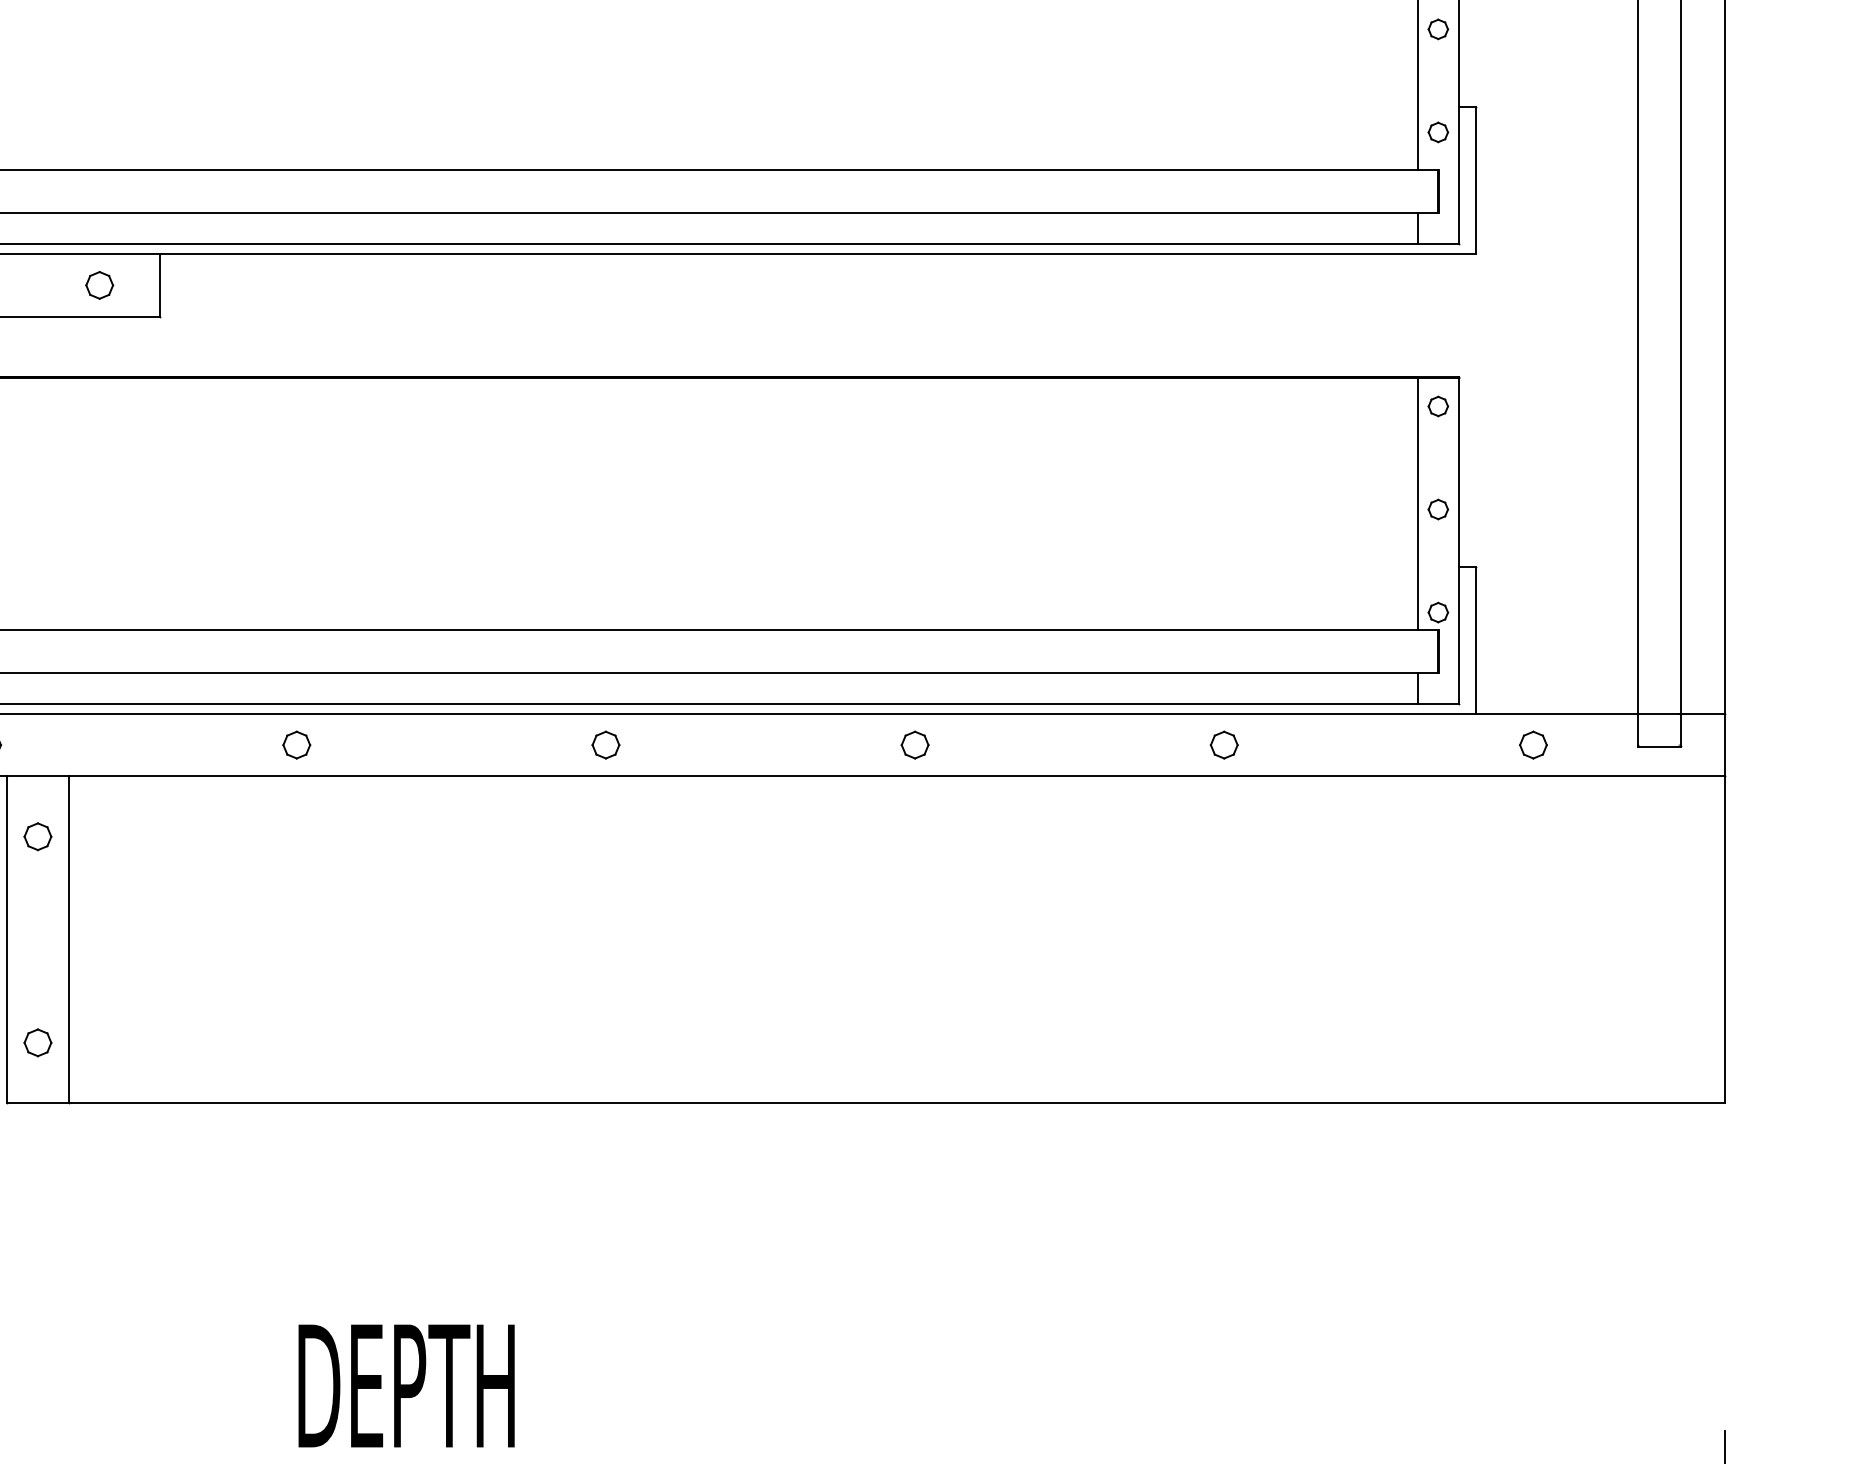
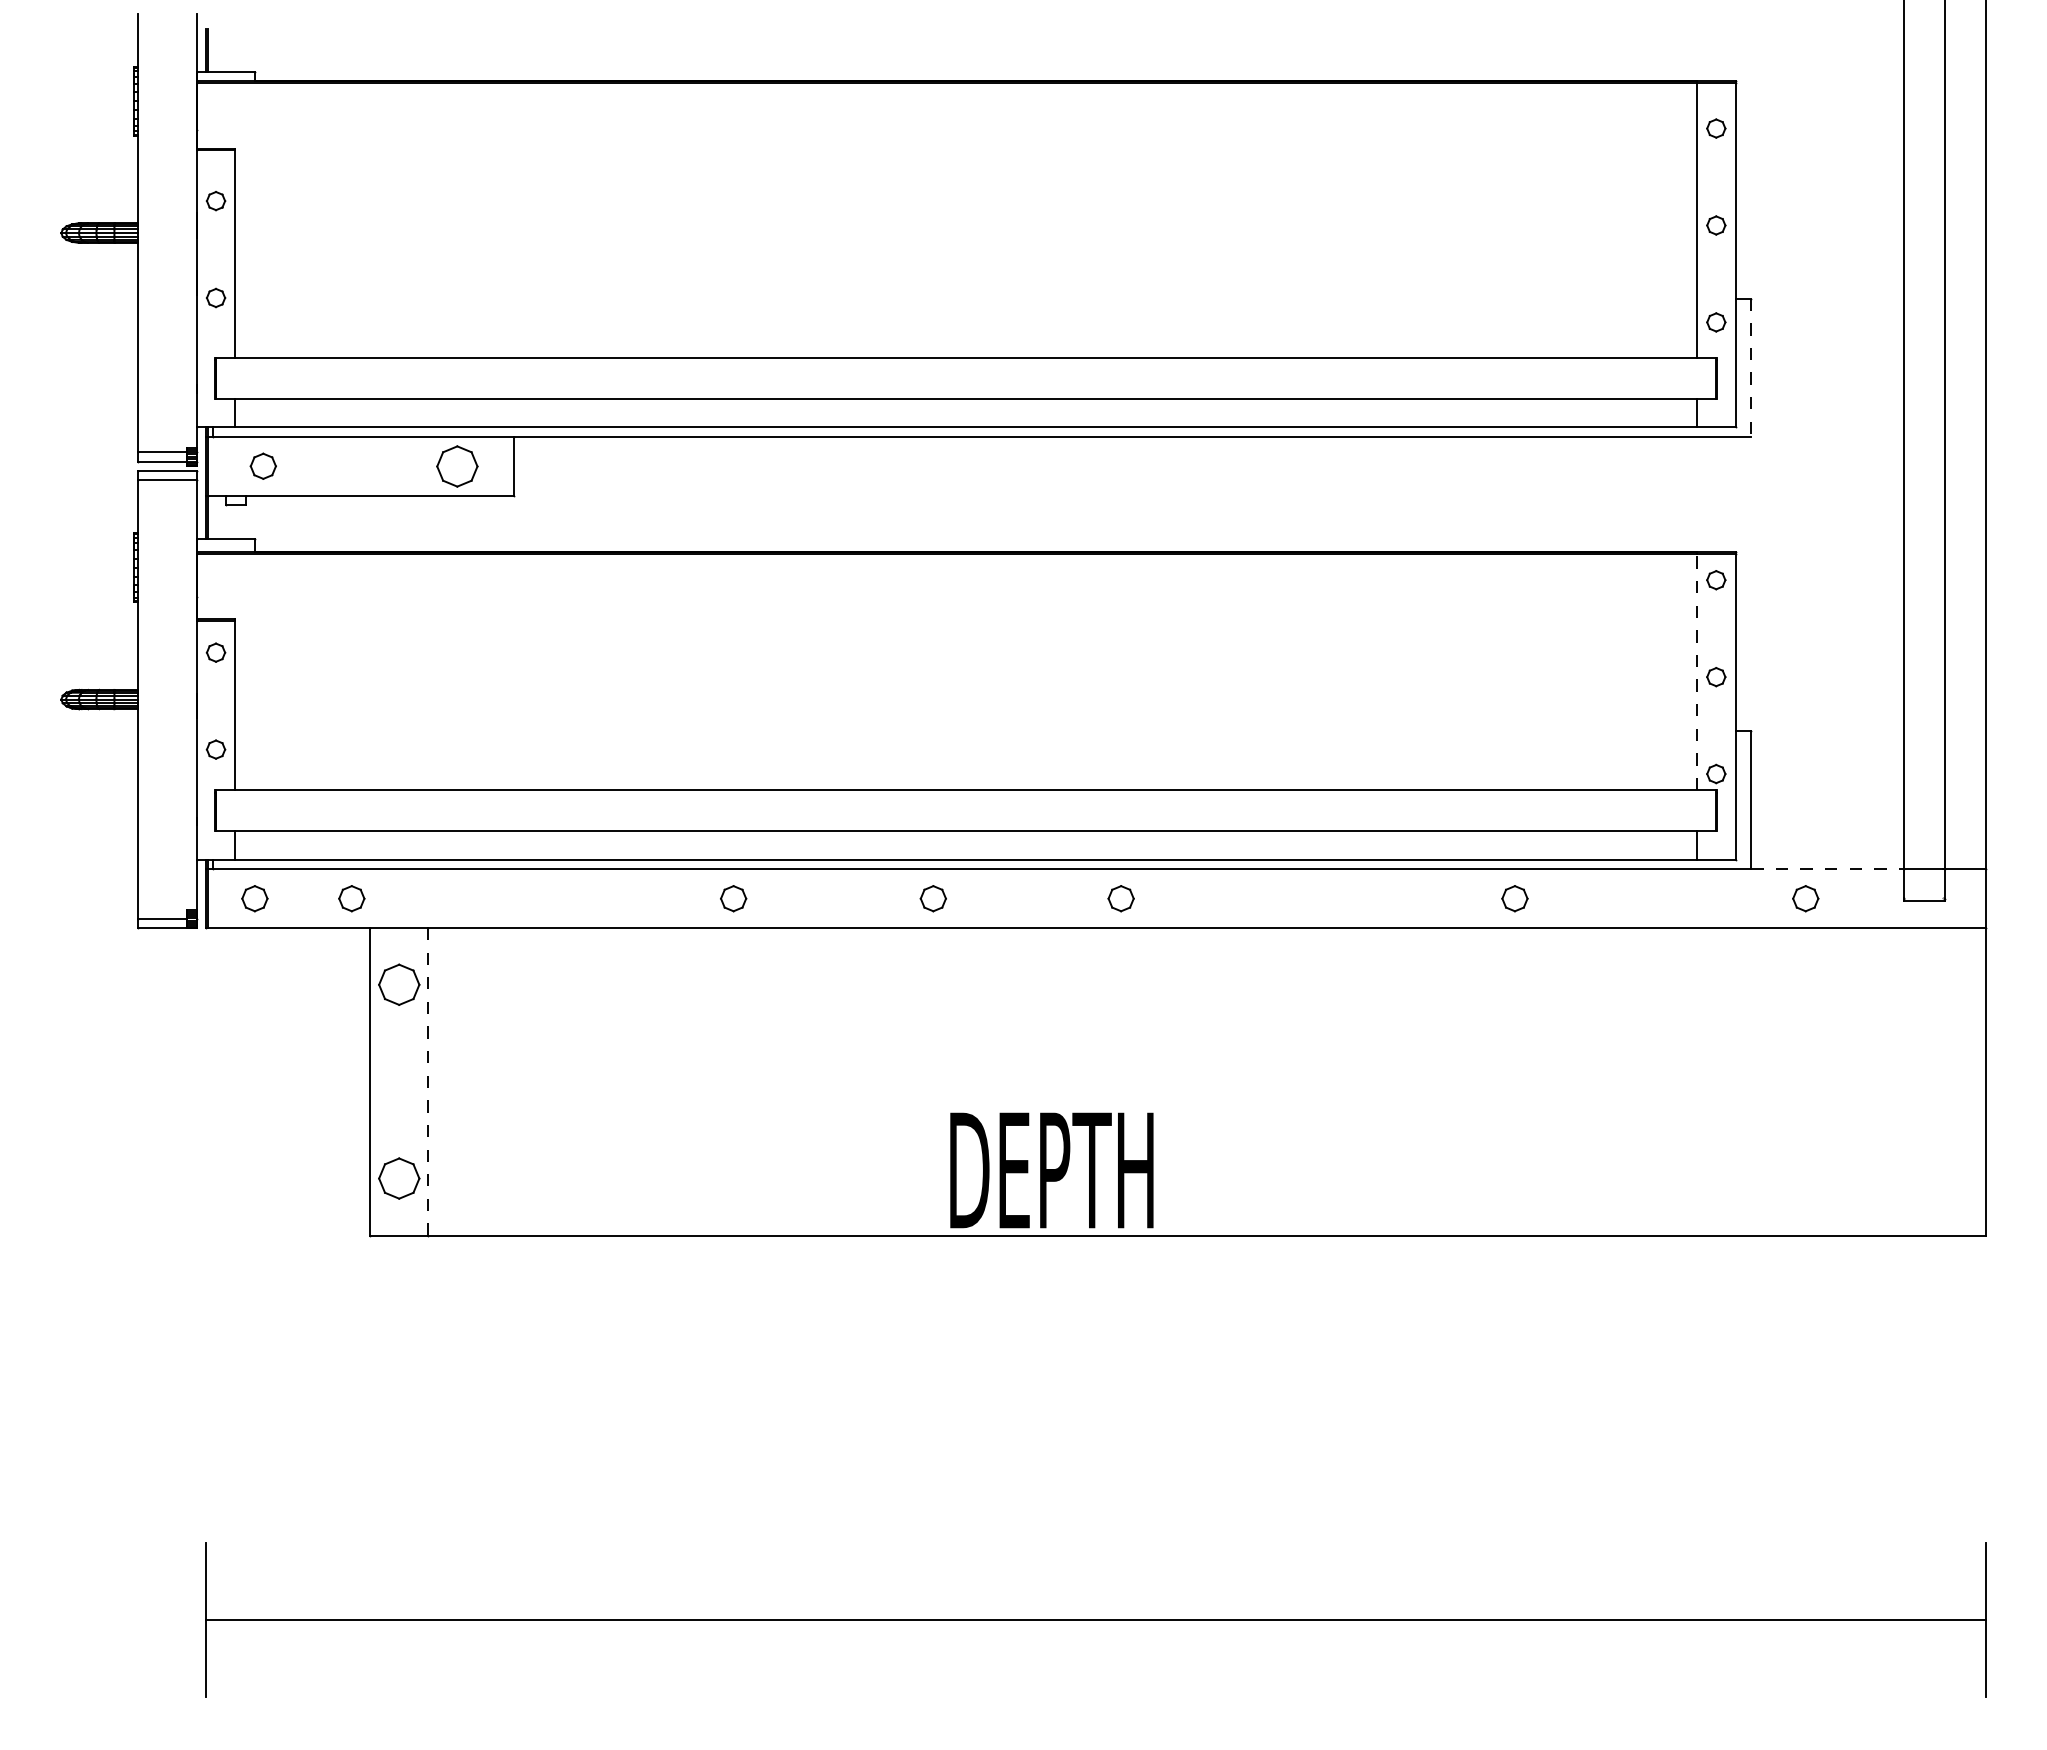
line: (1475, 181) -> (1751, 368), solid -> dashed
part: (98, 284) -> (456, 465), size x1.6
line: (1418, 503) -> (1697, 671), solid -> dashed
line: (1557, 714) -> (1828, 869), solid -> dashed
part: (296, 744) -> (733, 898), moved
part: (914, 744) -> (1120, 898), moved
part: (37, 836) -> (398, 984), size x1.6
line: (69, 939) -> (428, 1081), solid -> dashed
part: (37, 1042) -> (398, 1178), size x1.6
text: (406, 1386) -> (1051, 1170), moved

